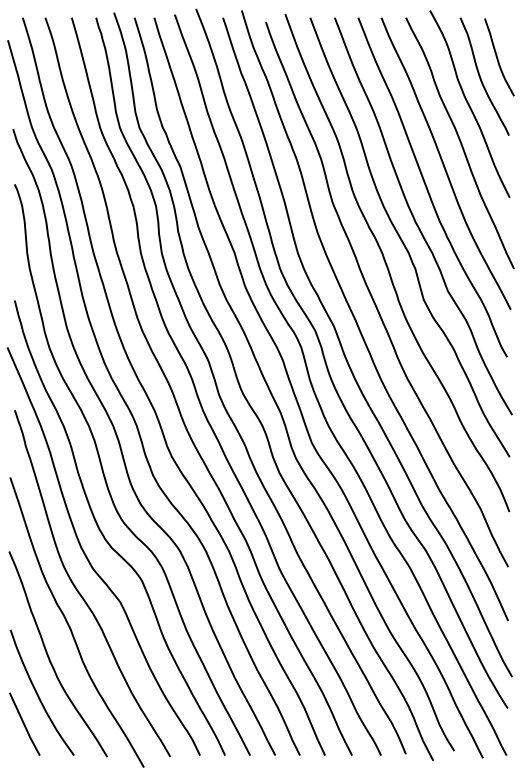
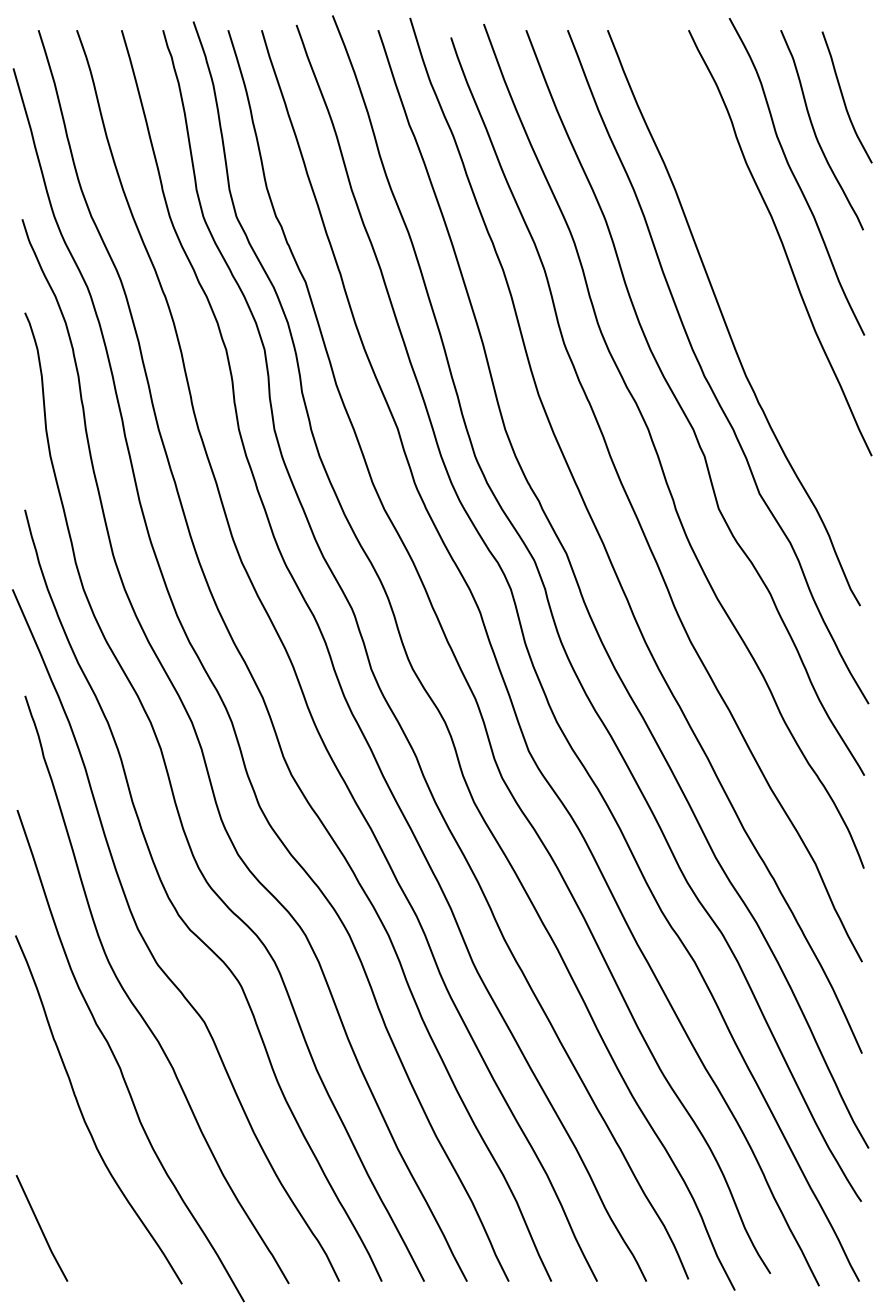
curve: (444, 163) -> (753, 277), removed
curve: (38, 694) -> (65, 1178), removed

